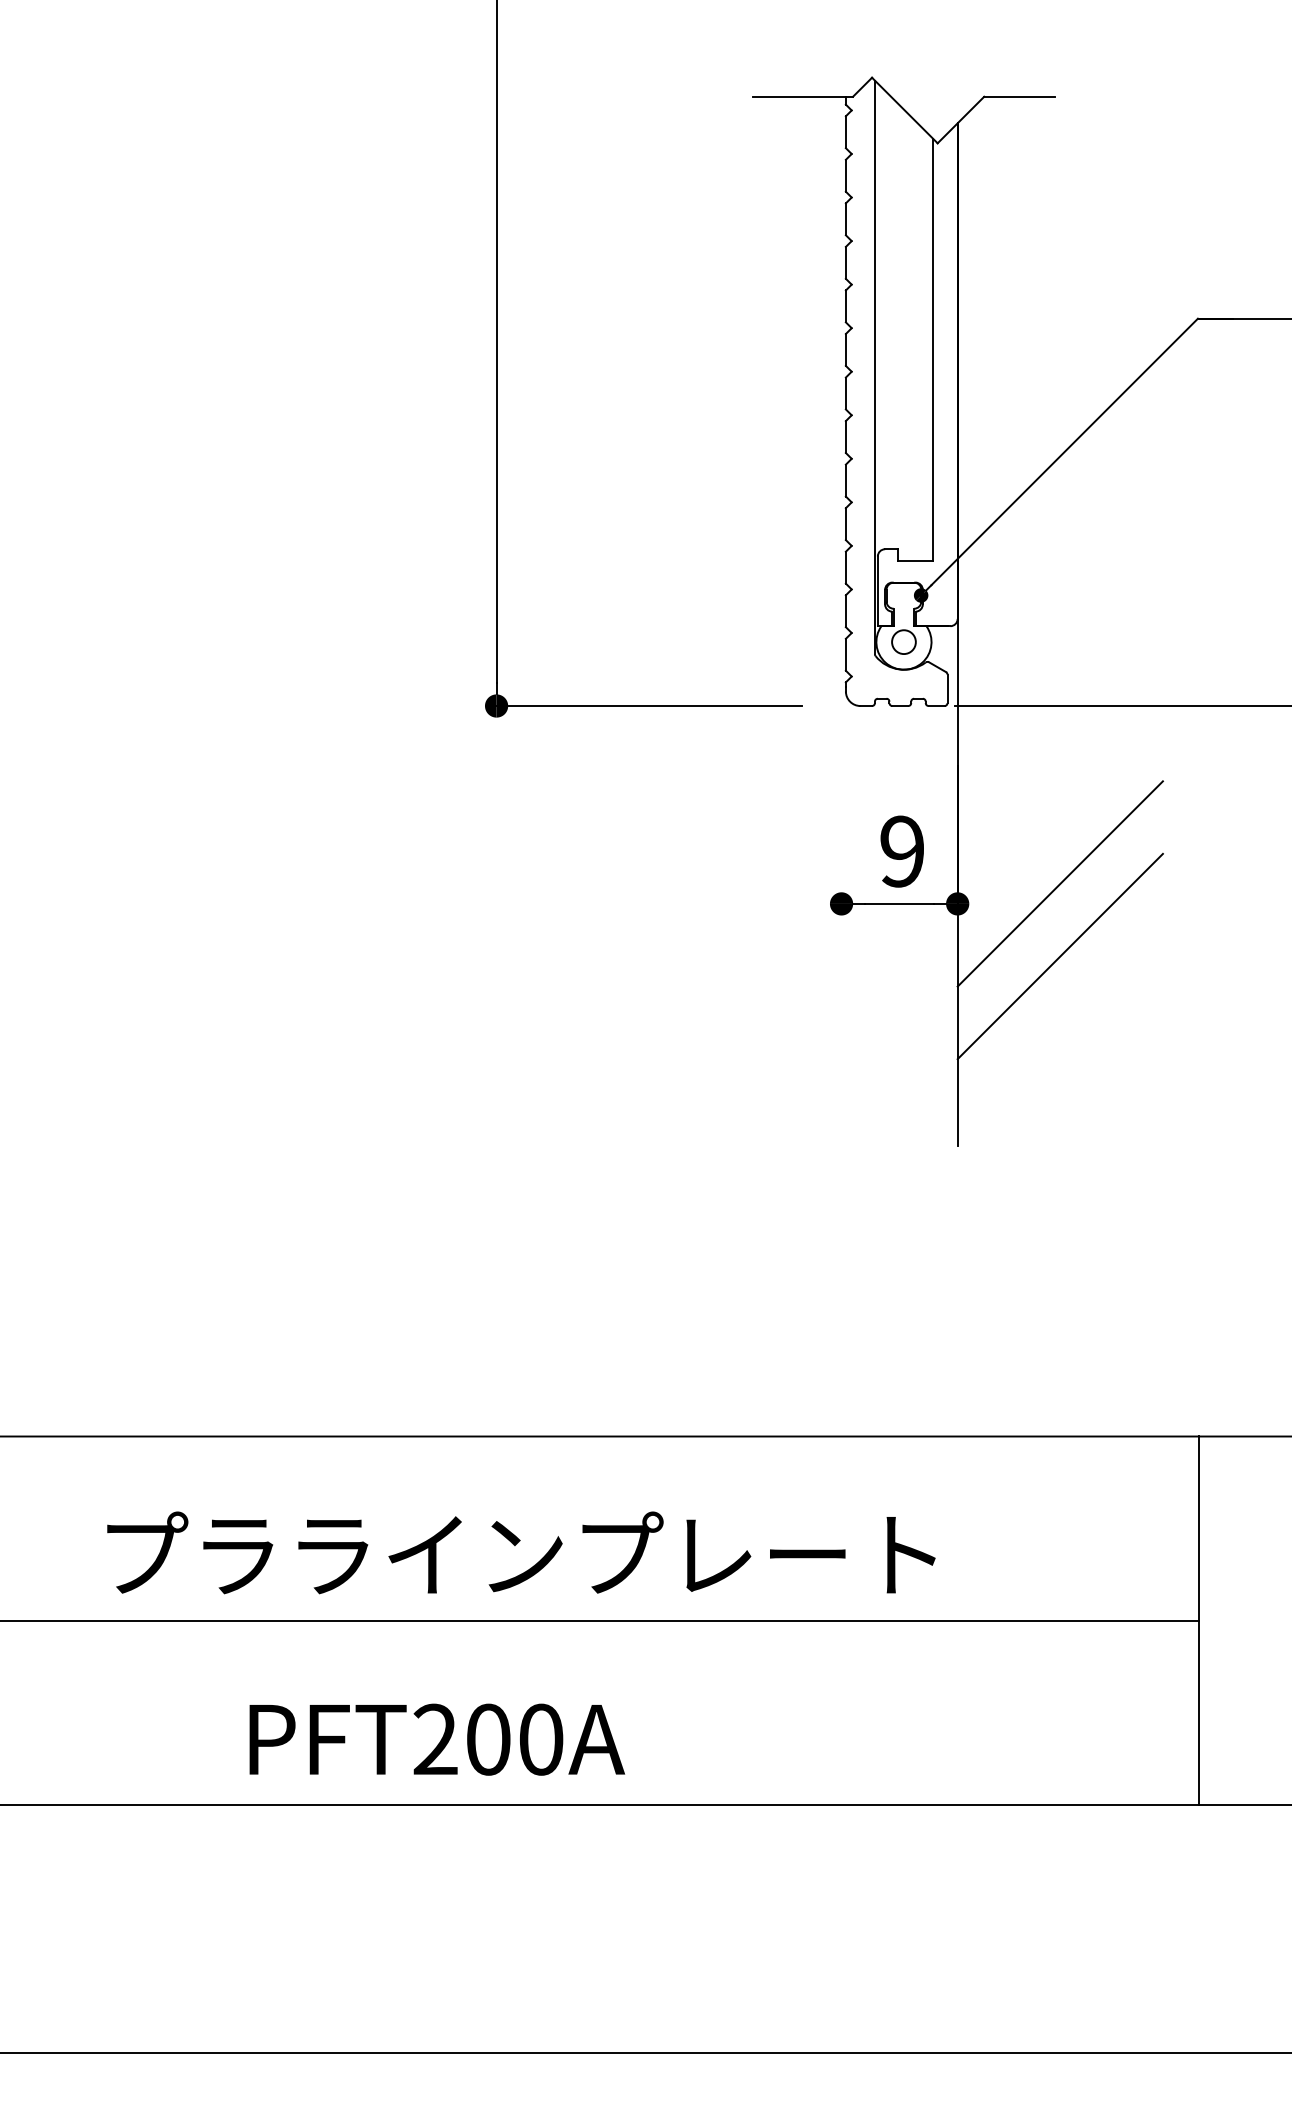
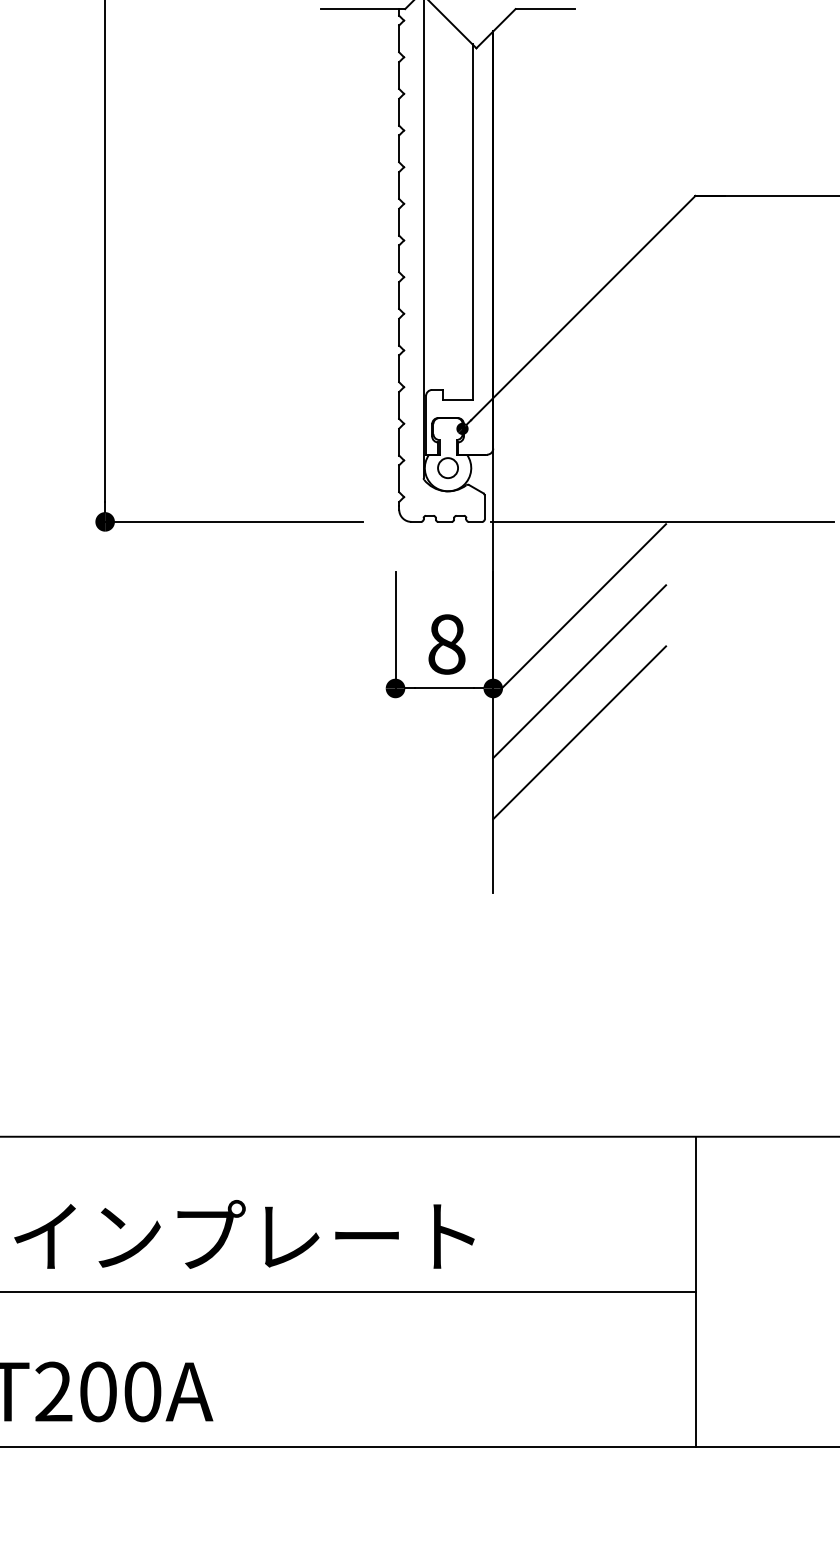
line: (1059, 811) -> (578, 610), added
line: (841, 834) -> (395, 630), added
text: (902, 851) -> (446, 644), 9 -> 8

